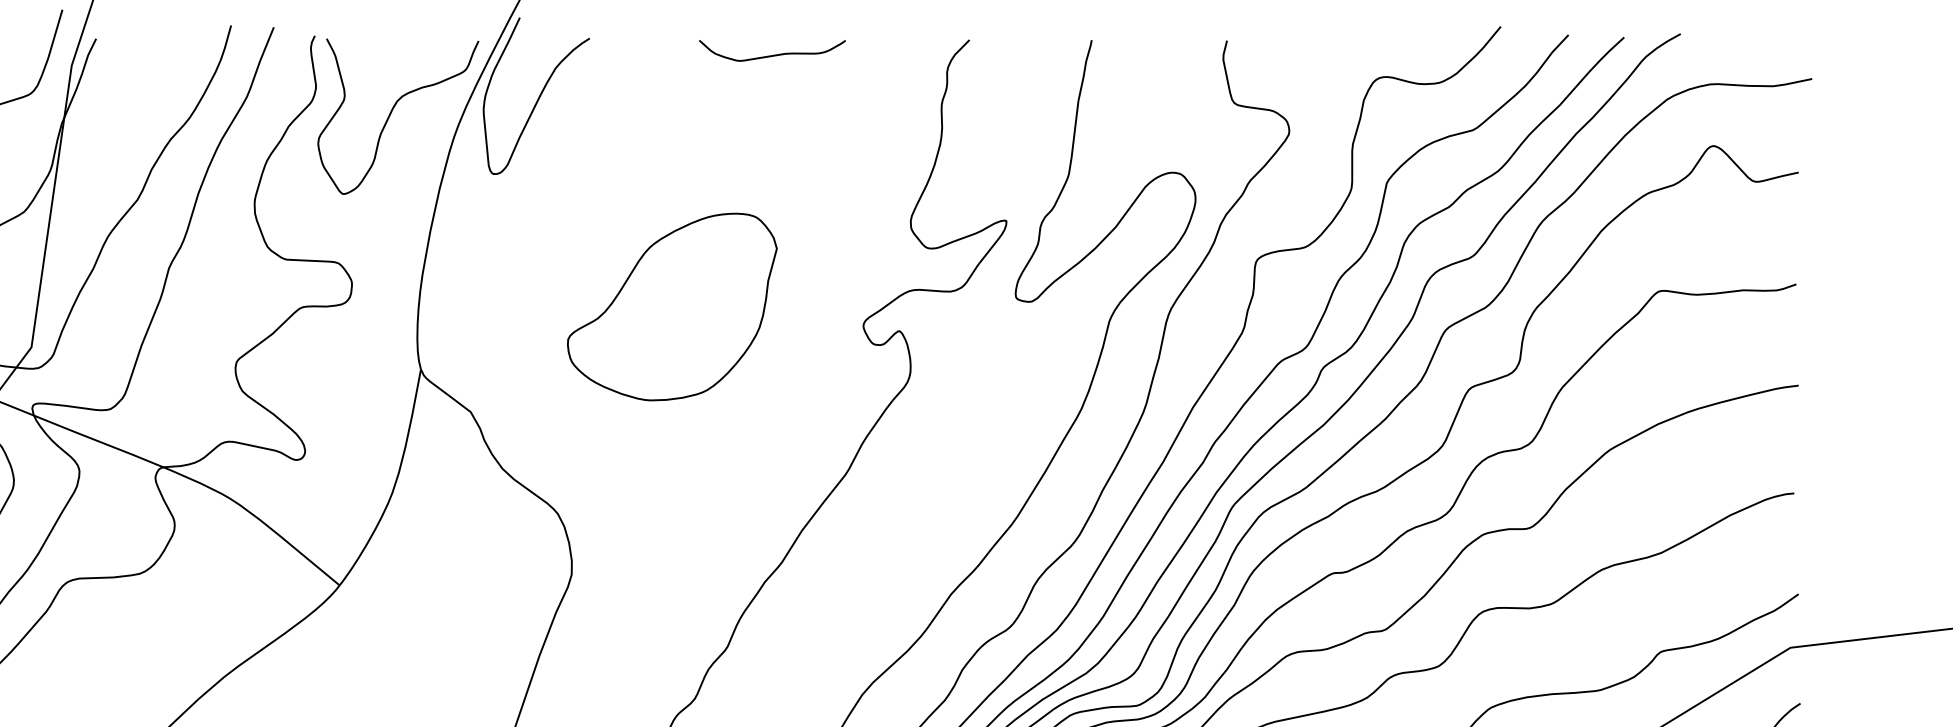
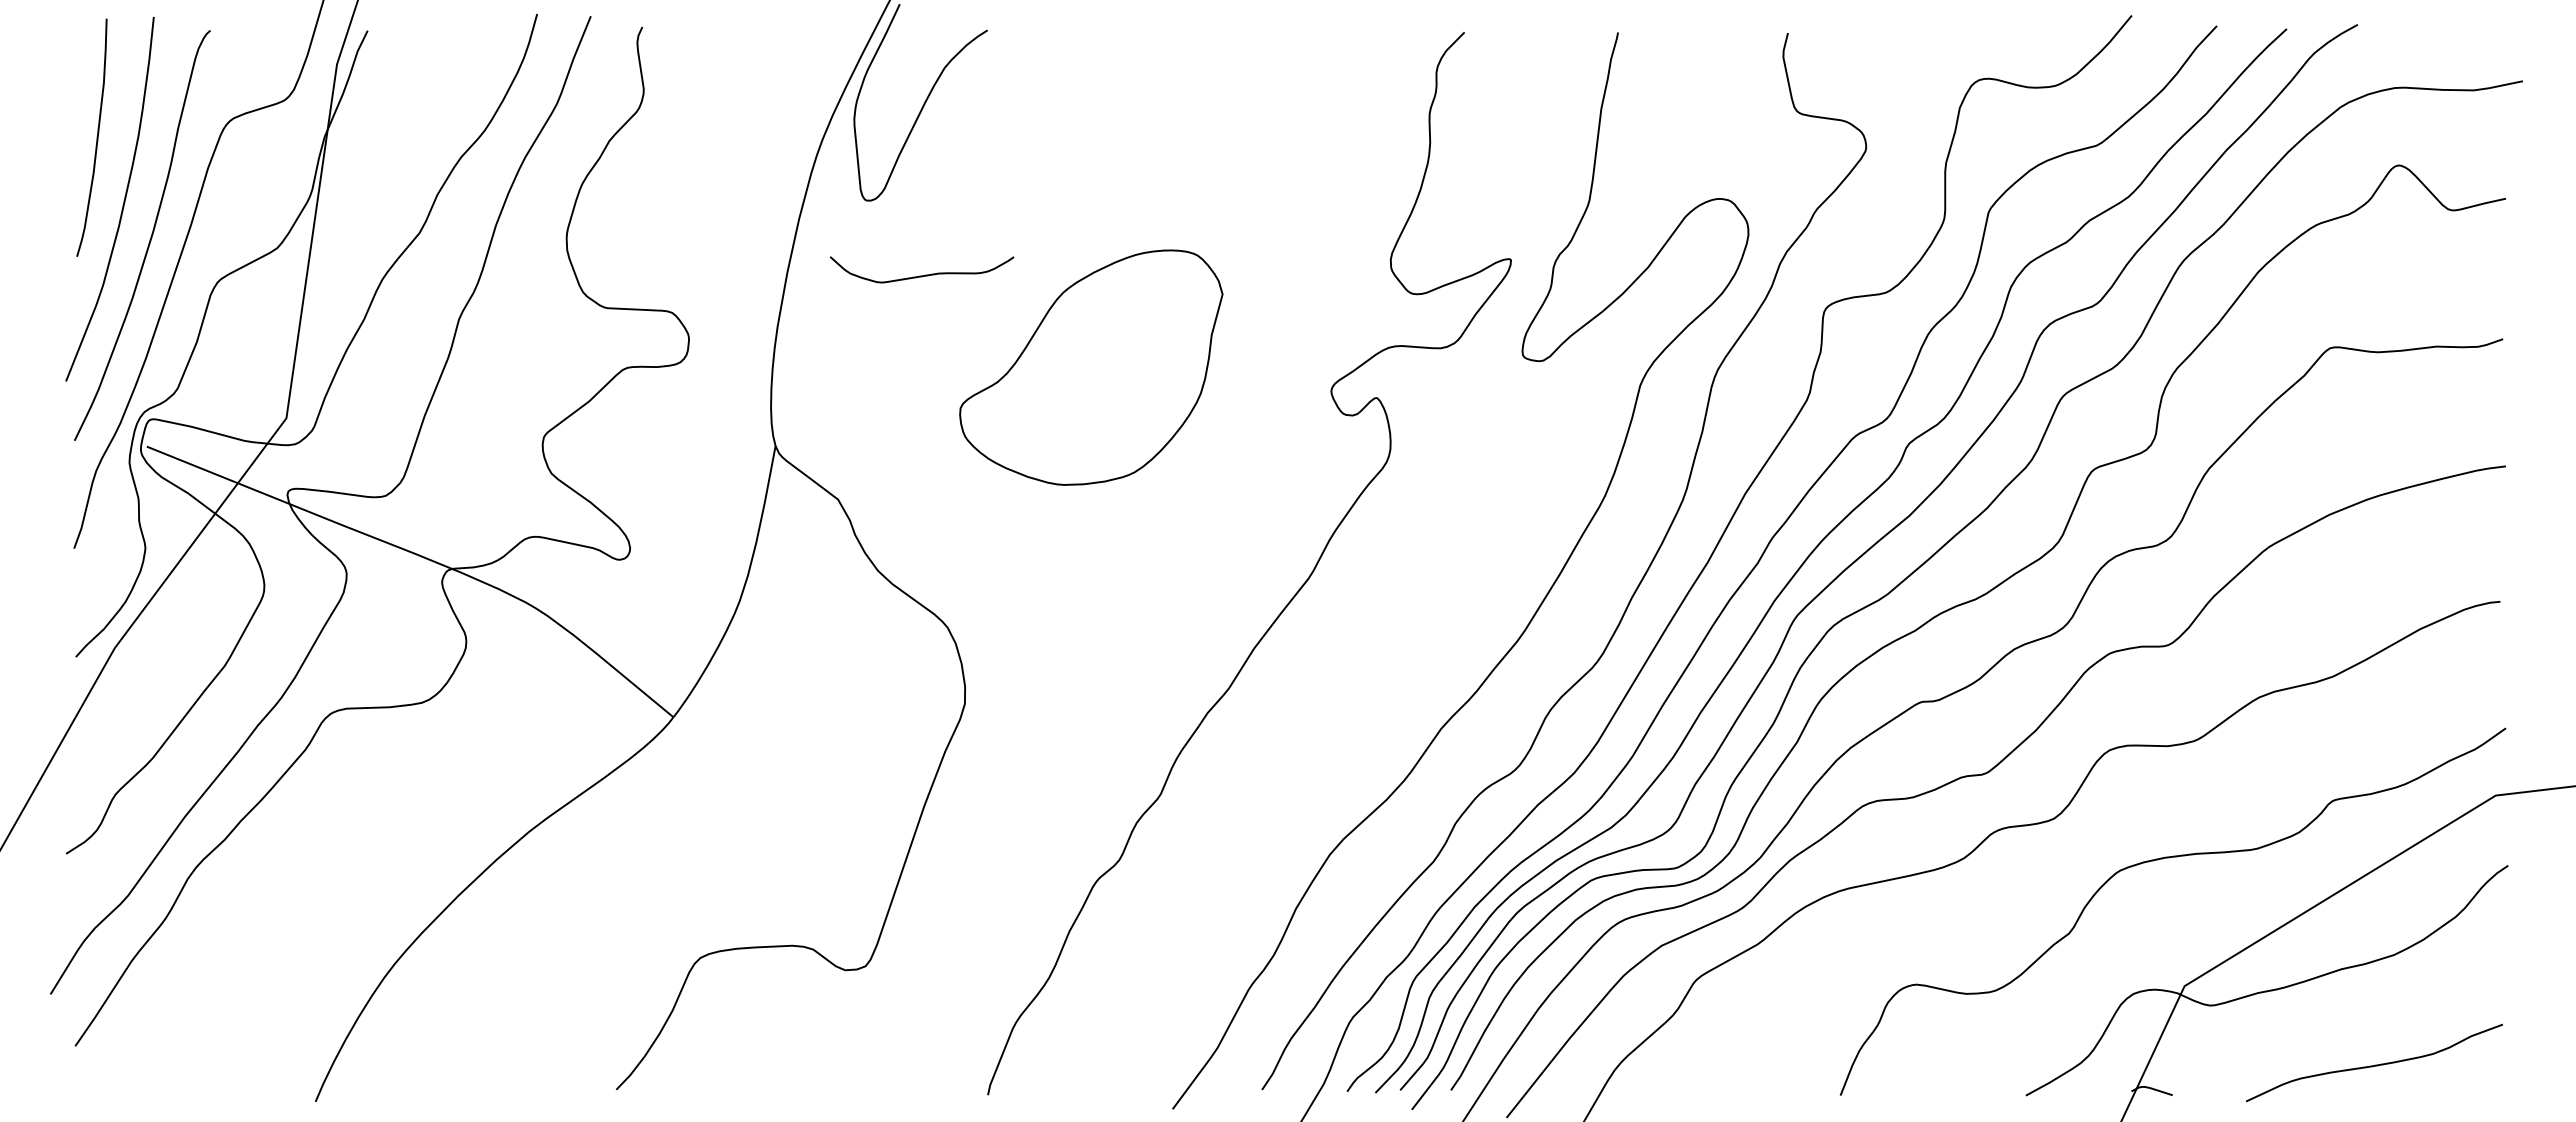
curve: (772, 55) -> (921, 275), moved
curve: (391, 113) -> (738, 124), removed

